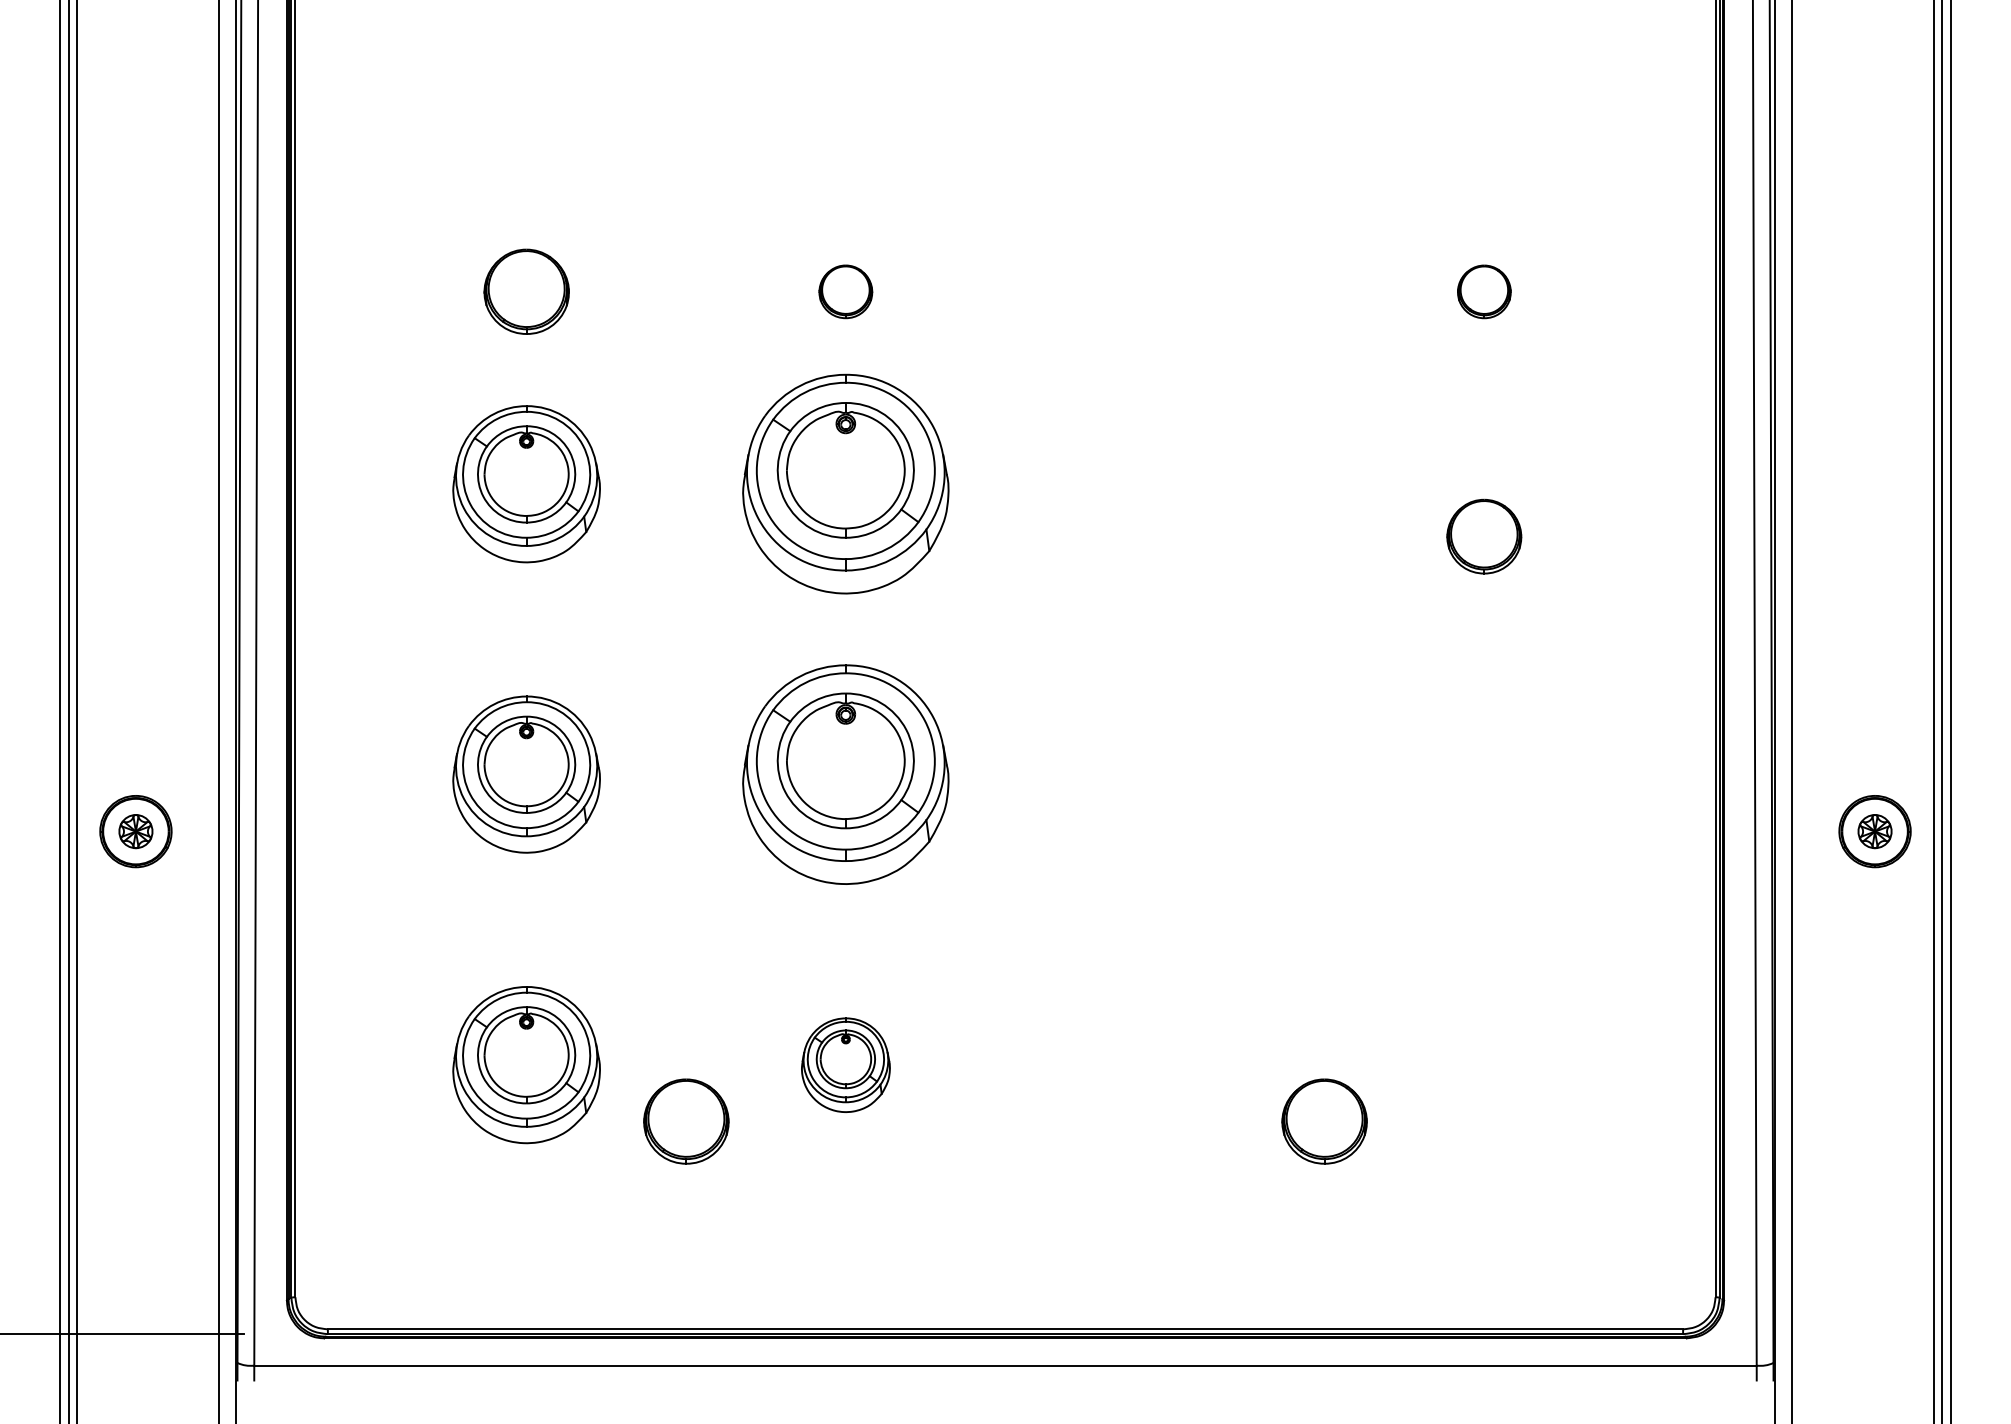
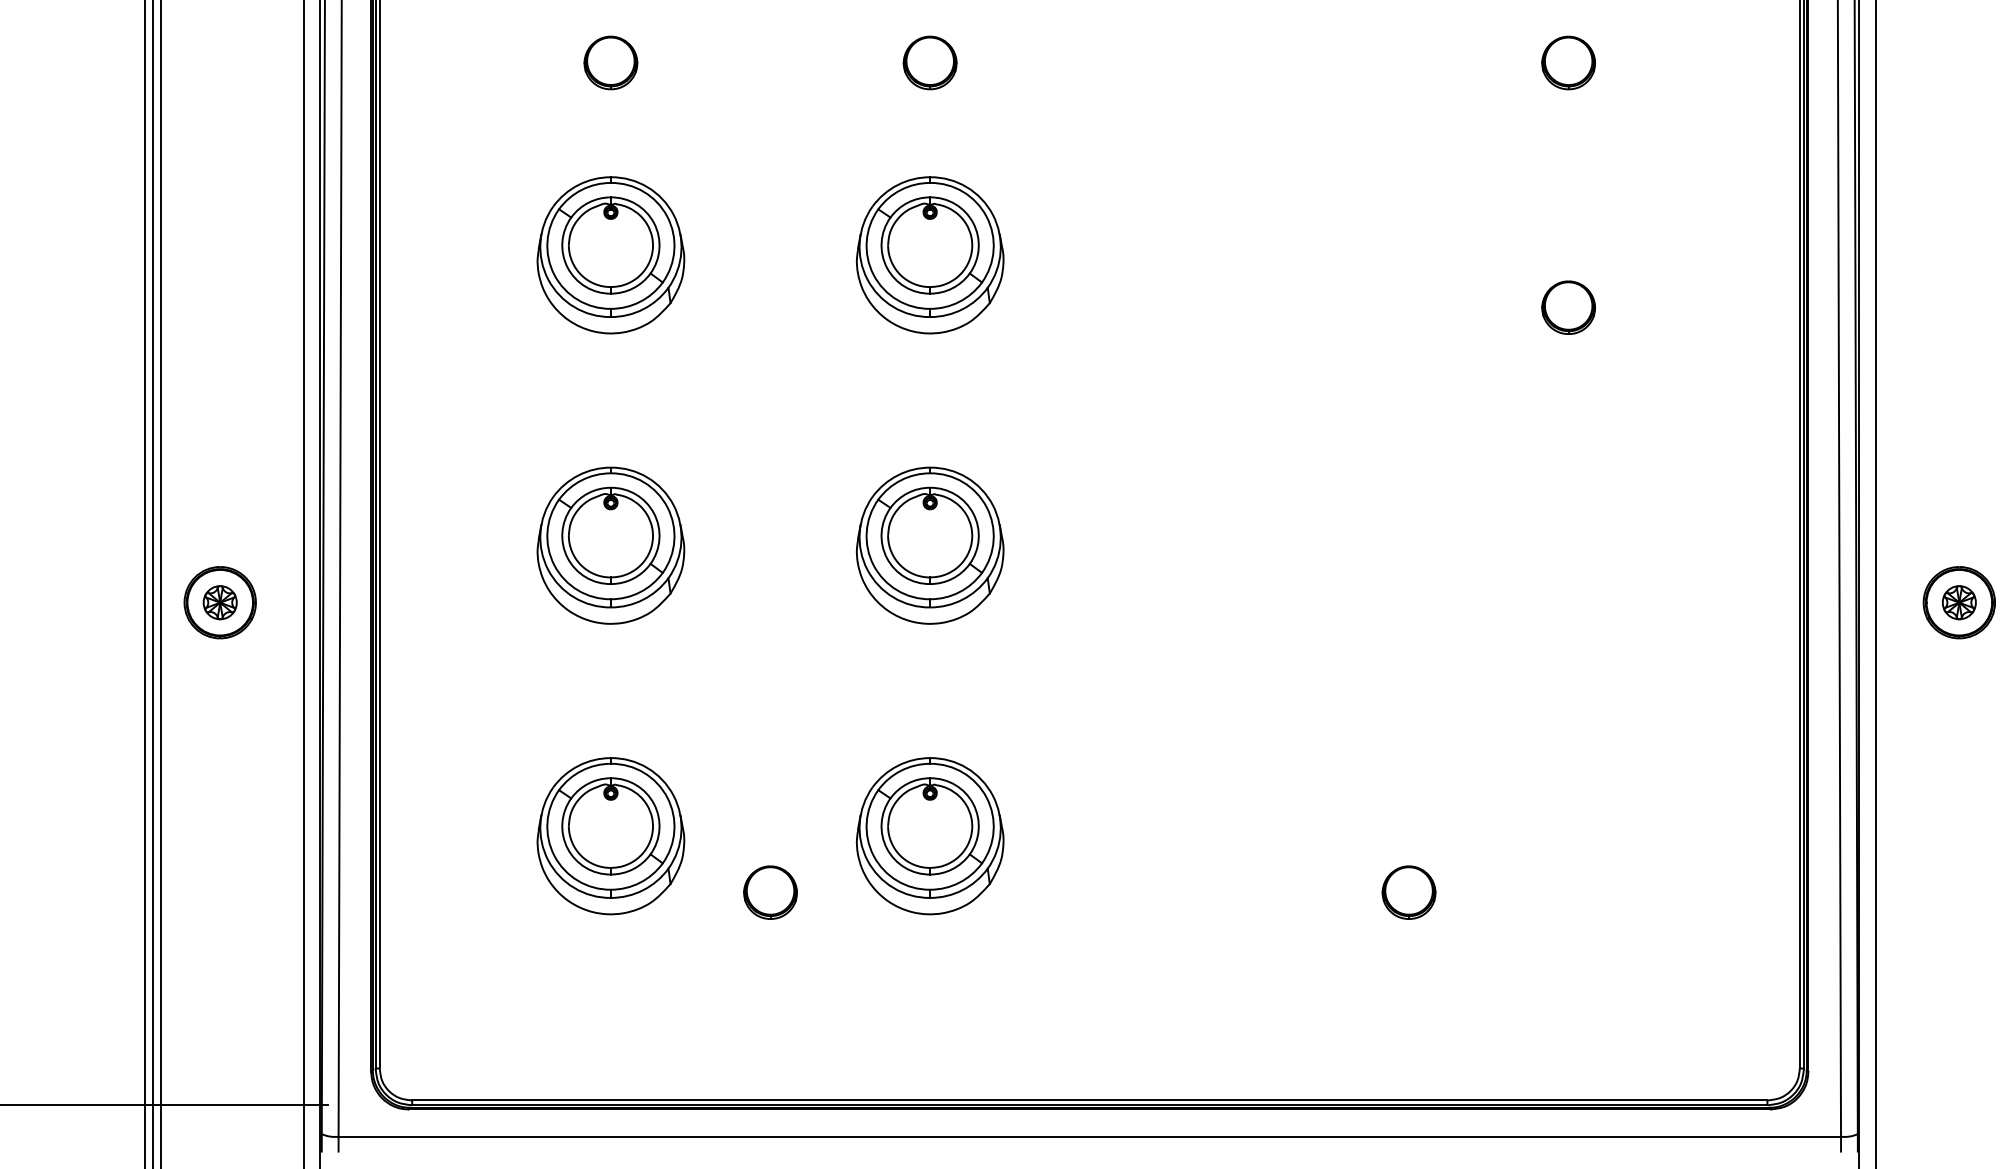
part: (526, 291) -> (610, 62), size x0.62
part: (845, 484) -> (929, 255), size x0.71
part: (1484, 536) -> (1568, 307), size x0.71
part: (845, 774) -> (929, 545), size x0.71
part: (845, 1065) -> (929, 836), size x1.67
part: (685, 1121) -> (769, 892), size x0.62
part: (1324, 1121) -> (1408, 892), size x0.62

